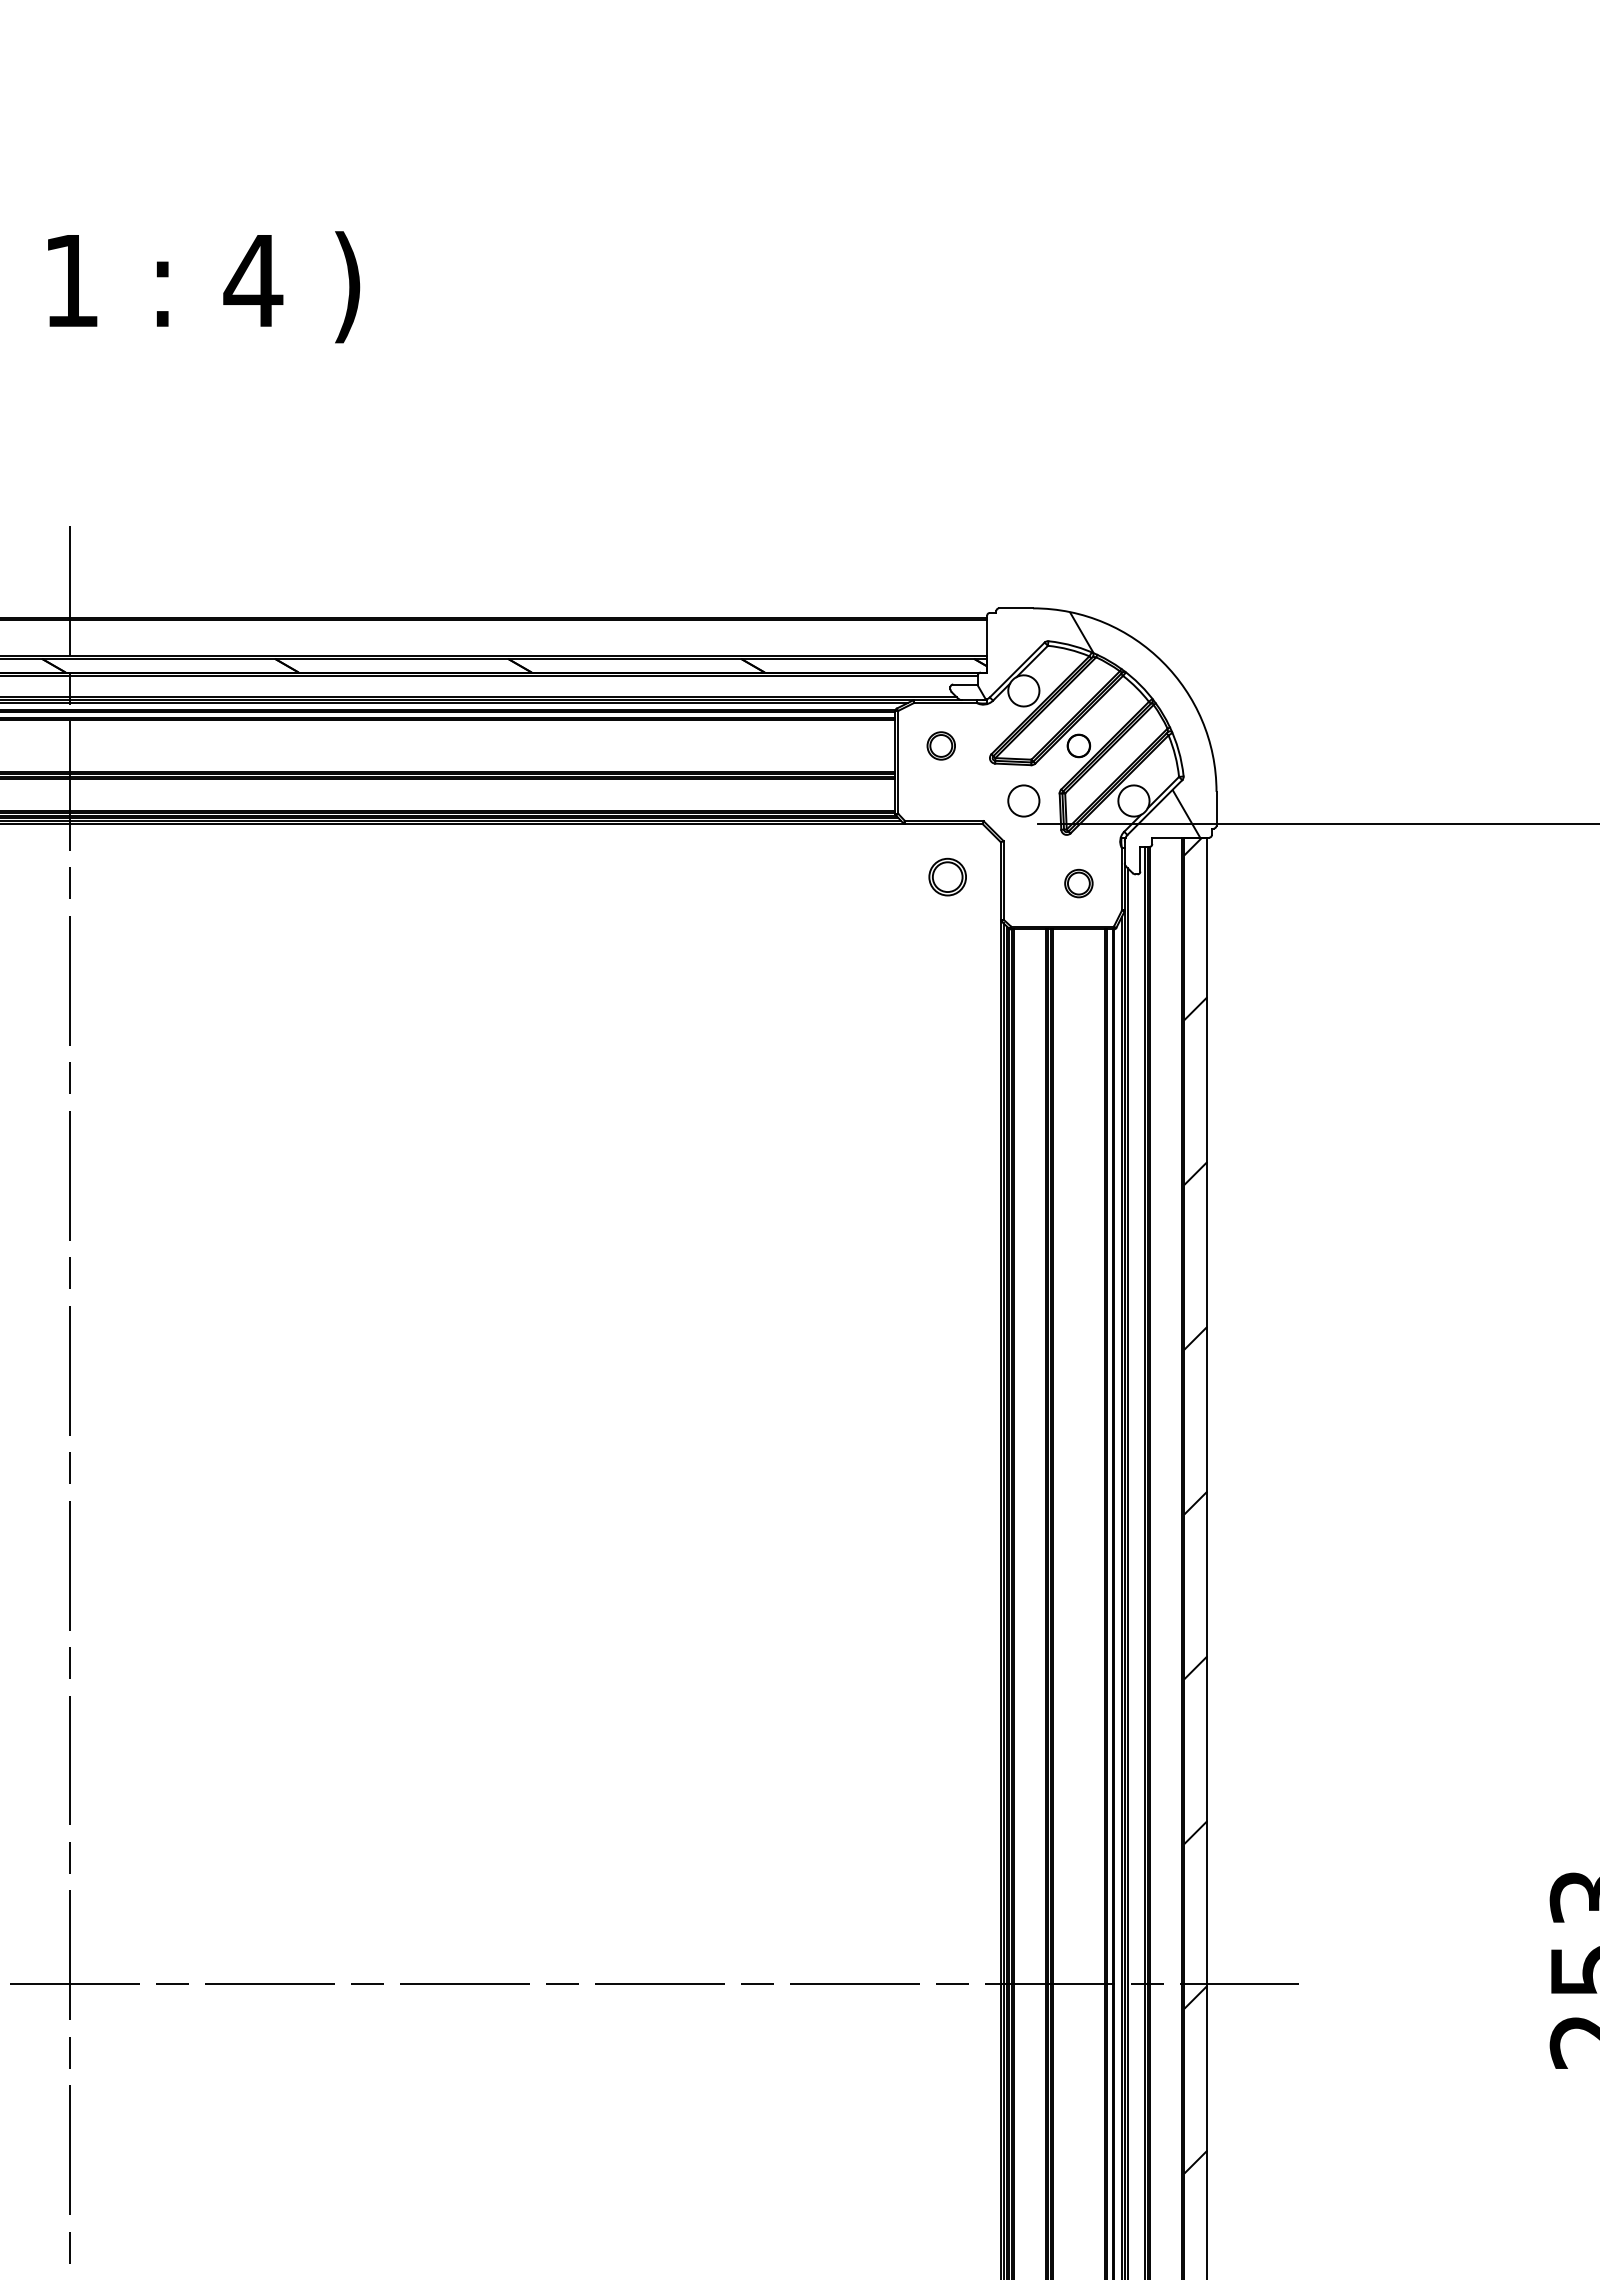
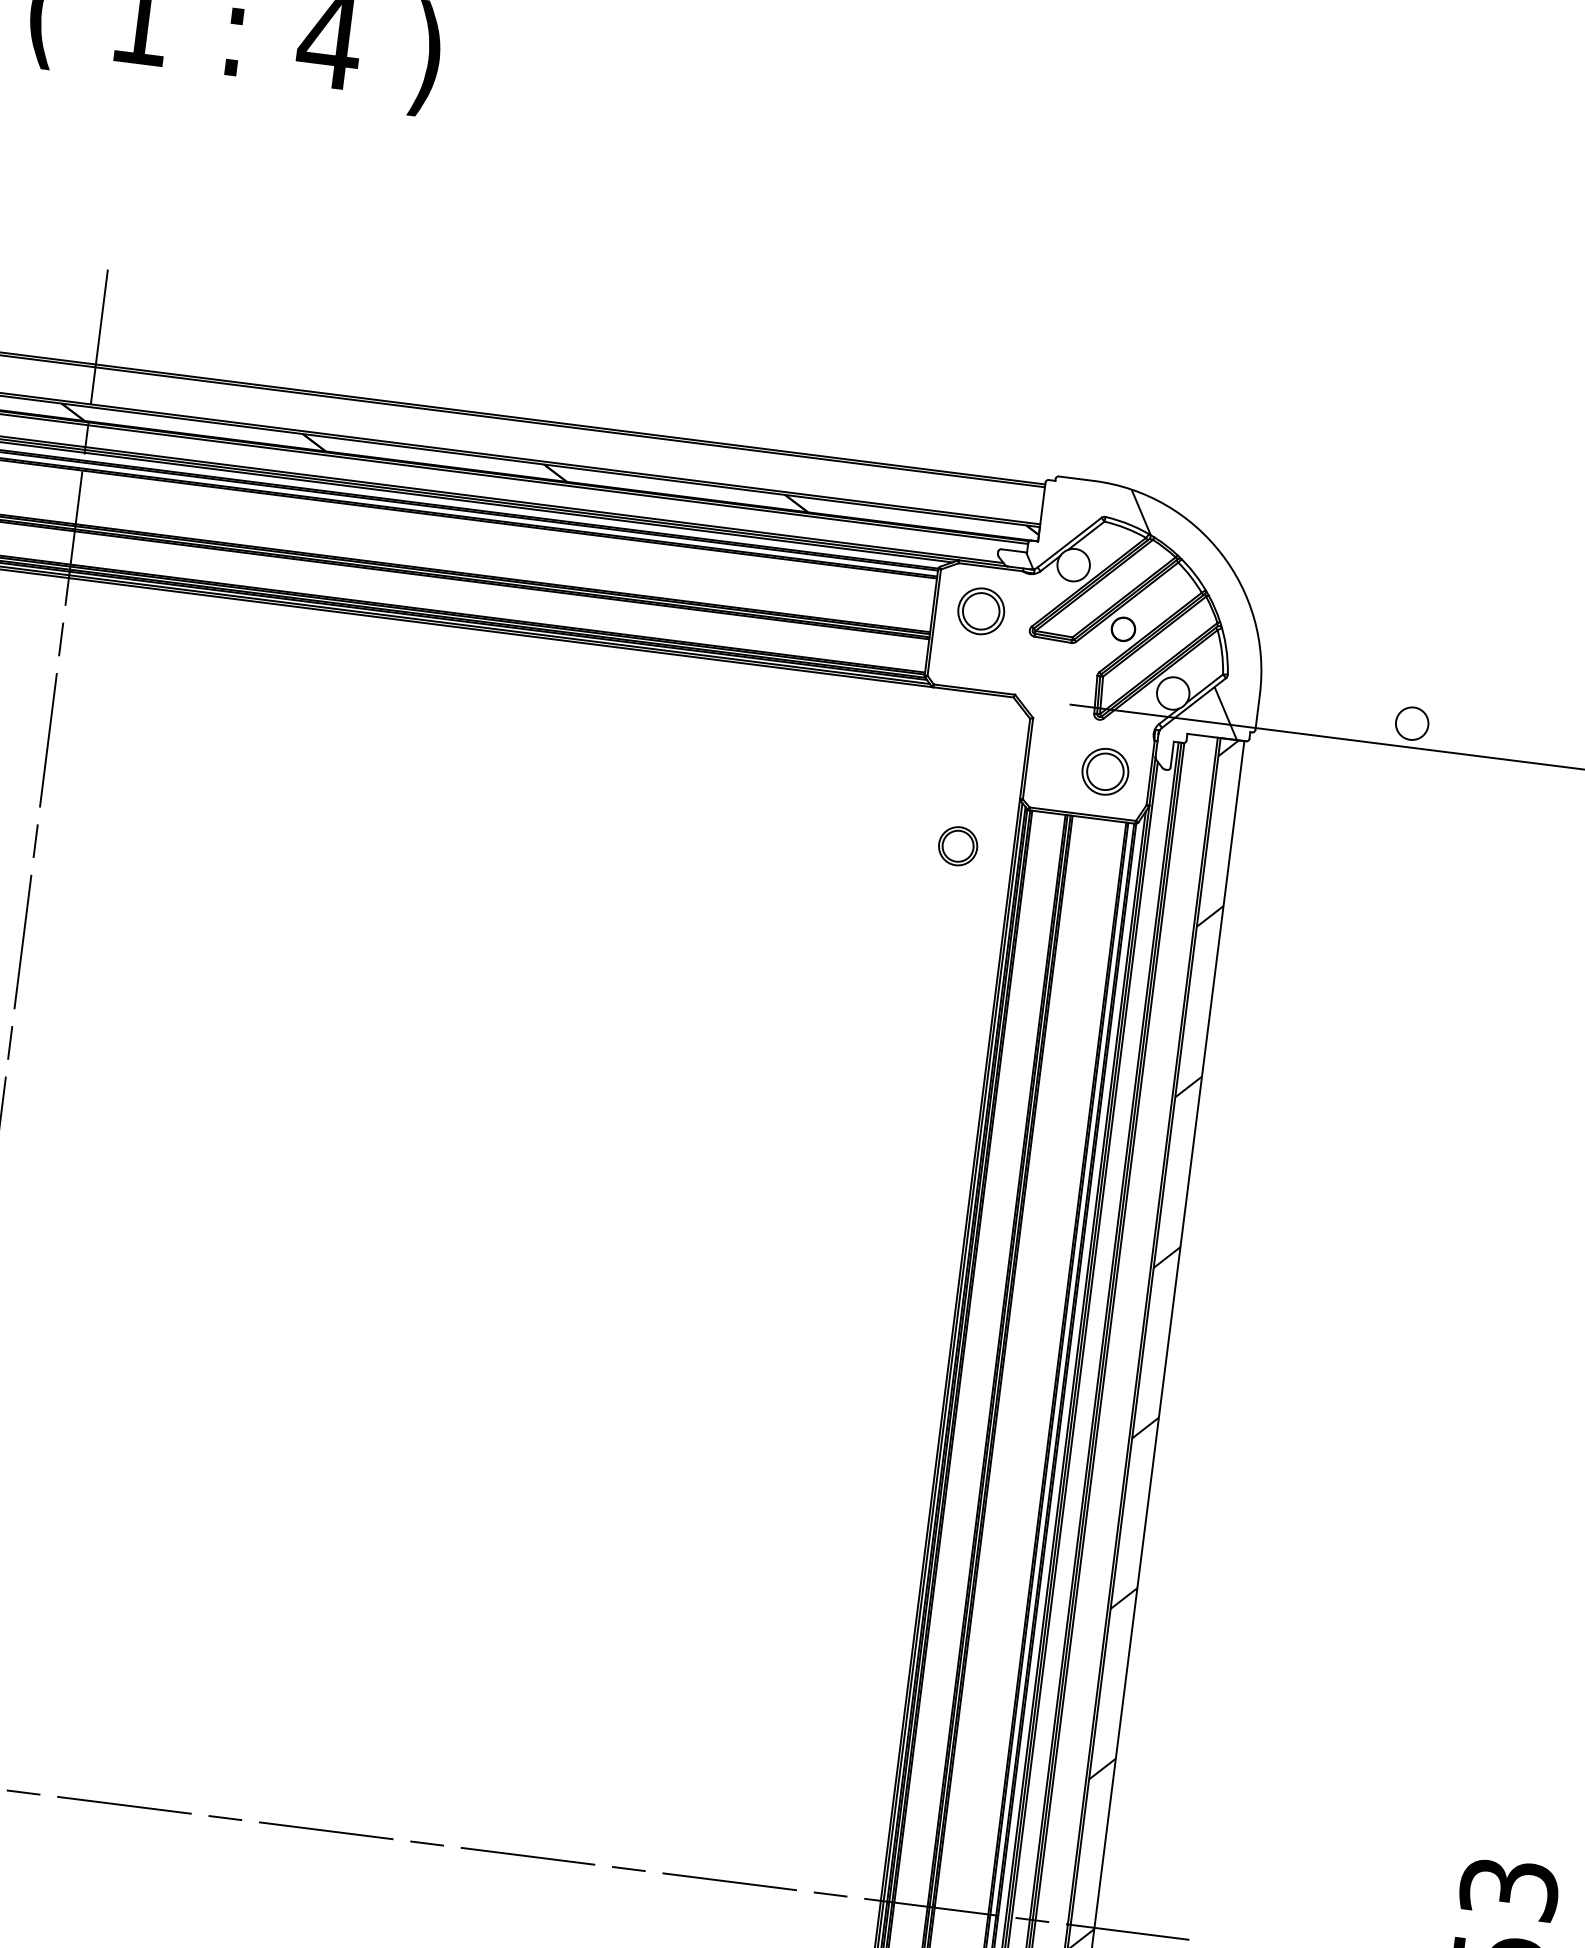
part: (940, 745) -> (980, 610), size x1.6
circle: (1023, 800) -> (1411, 723), moved
part: (947, 876) -> (957, 845), moved
part: (1078, 883) -> (1105, 771), size x1.6

